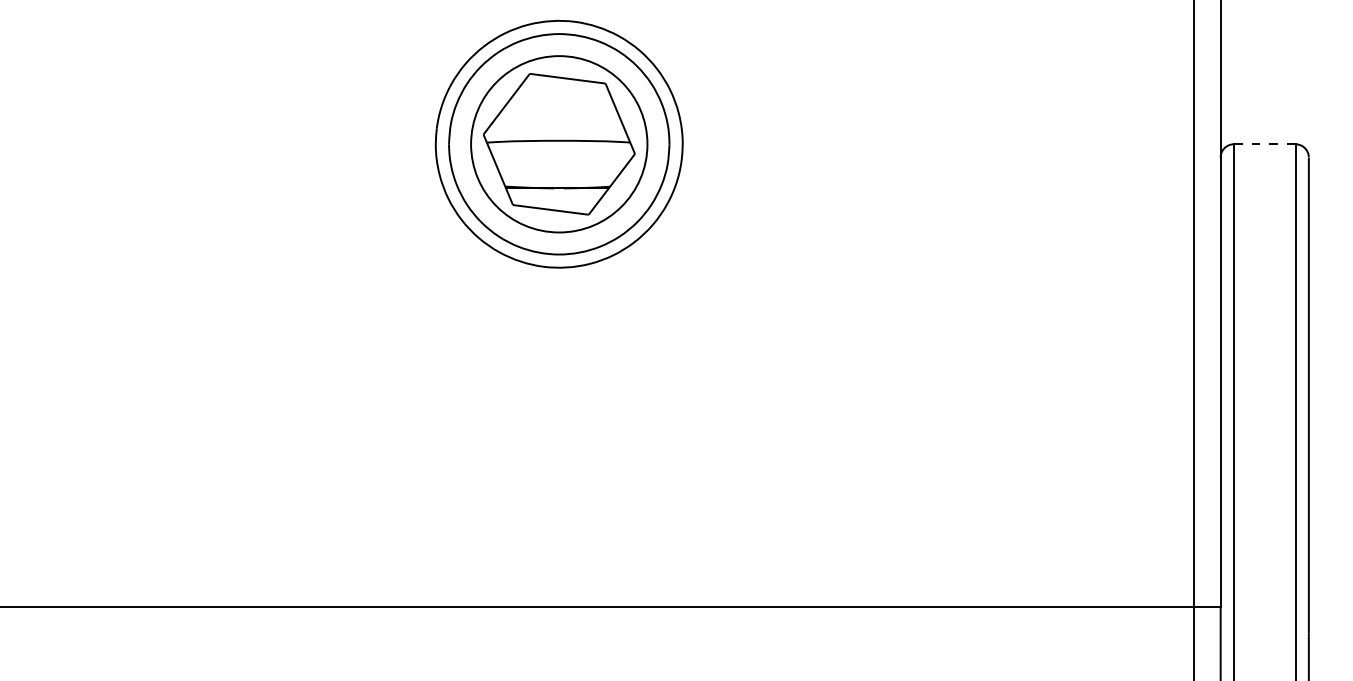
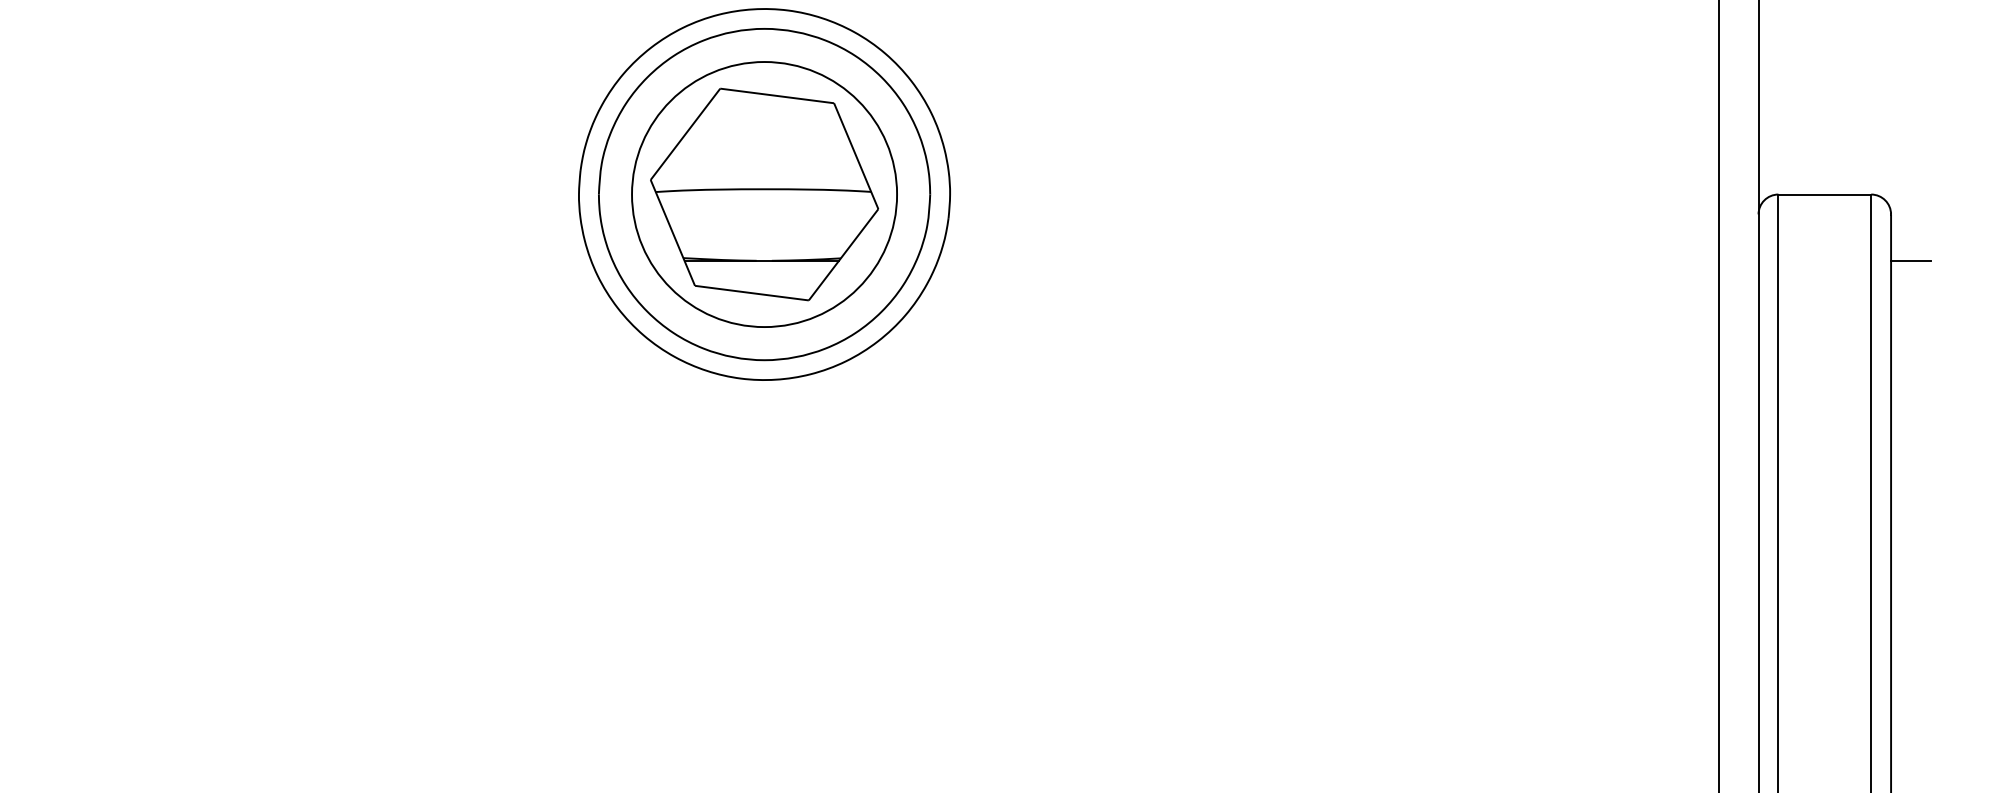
line: (1264, 144) -> (1824, 194), dashed -> solid
line: (1321, 188) -> (1910, 260), added

